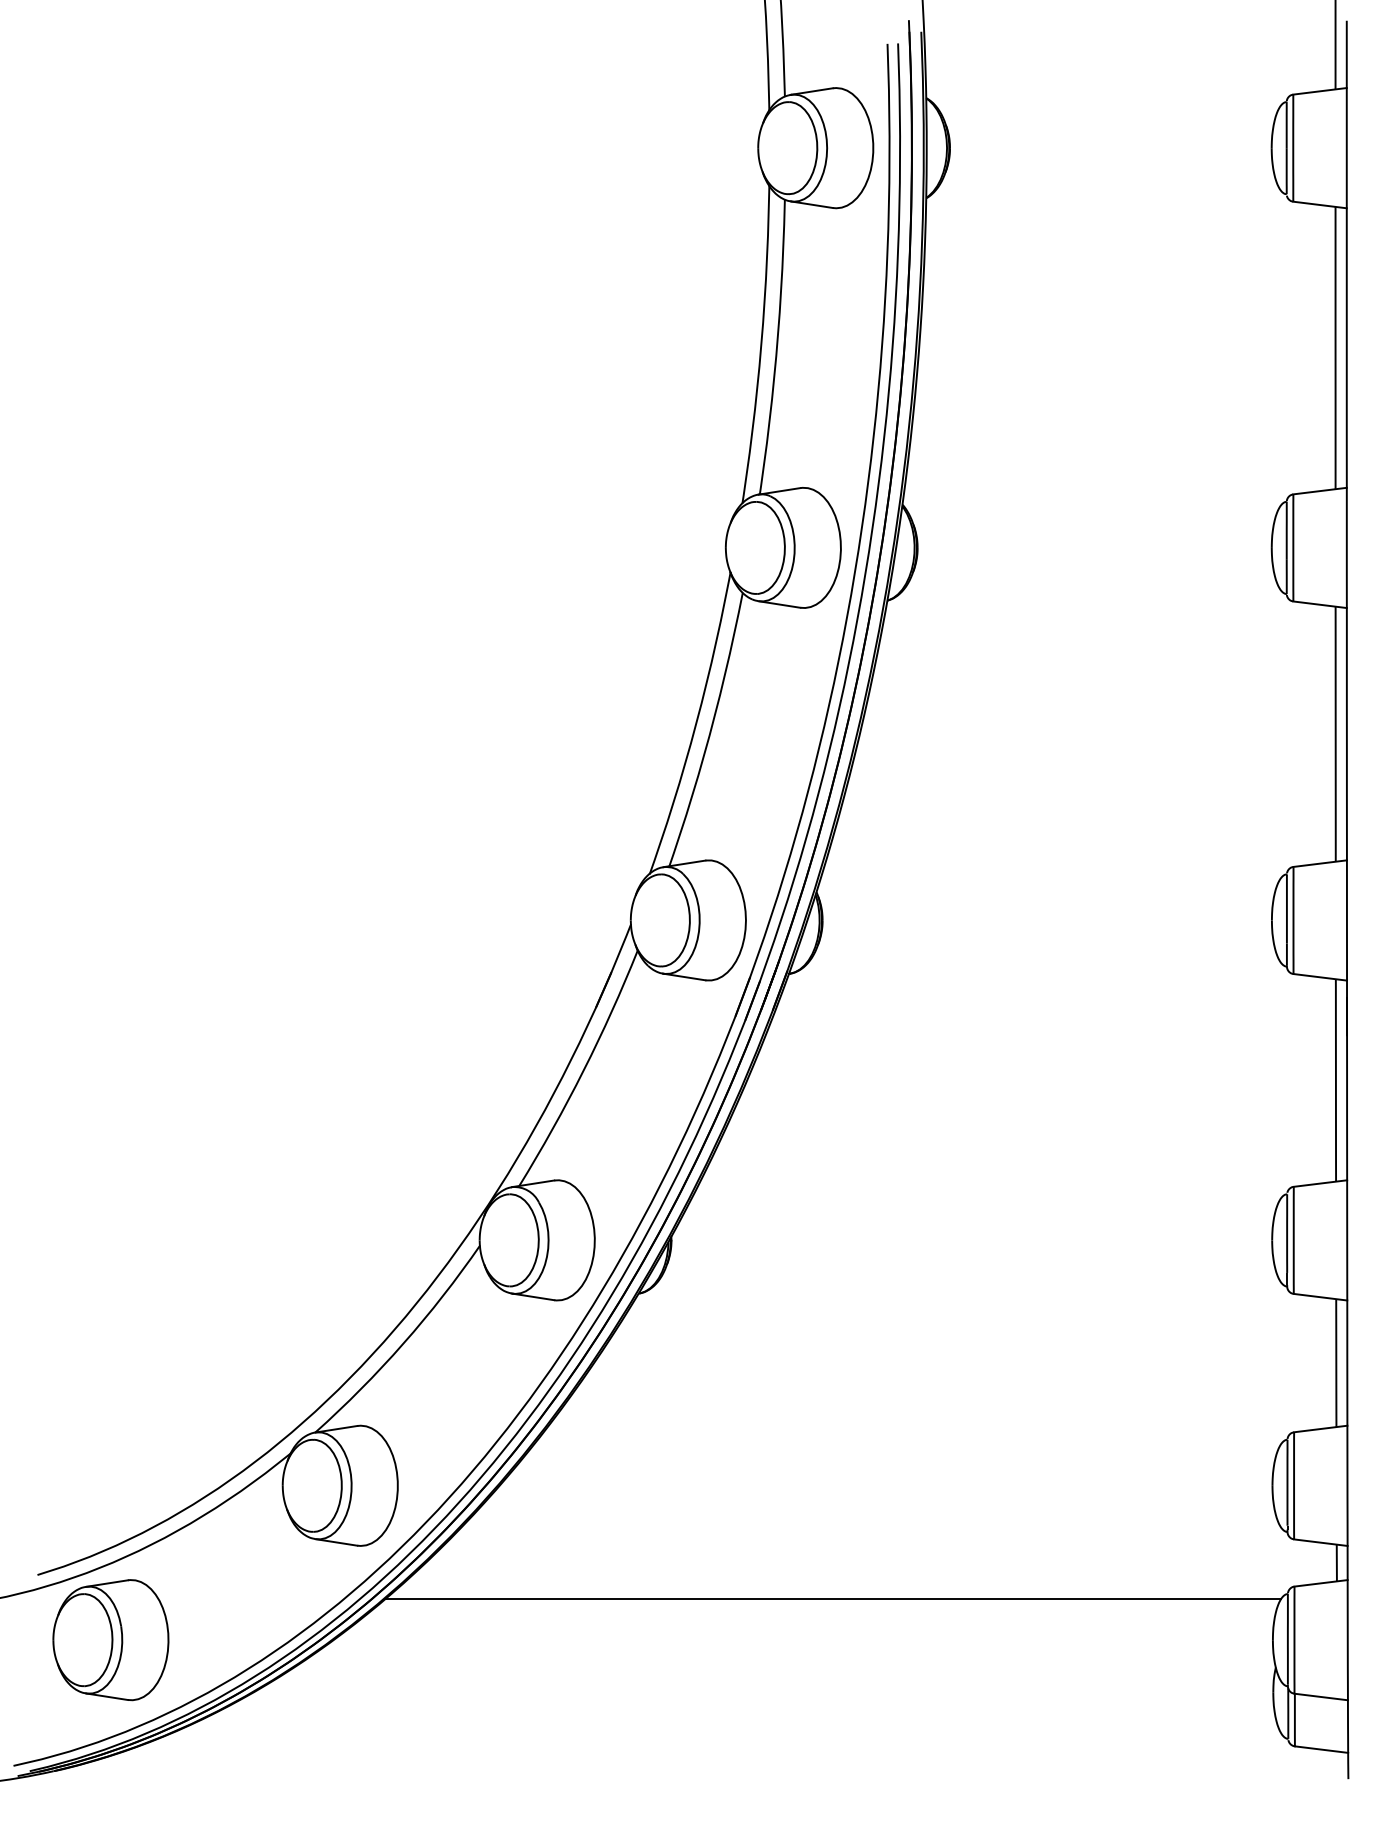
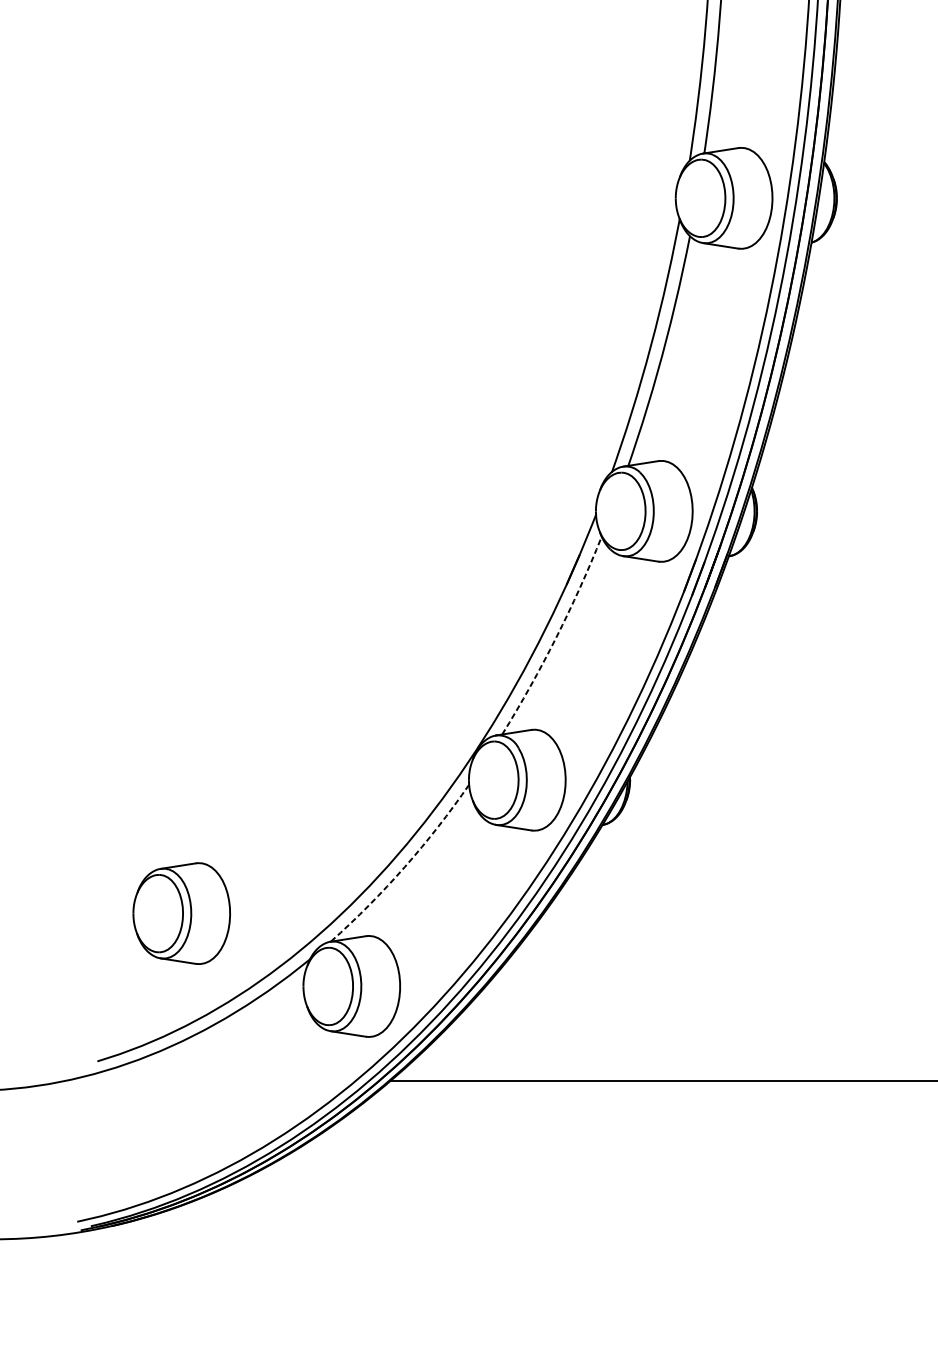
arc: (583, 1070) -> (556, 637), solid -> dashed
arc: (403, 1343) -> (404, 866), solid -> dashed
part: (110, 1640) -> (181, 913), moved

